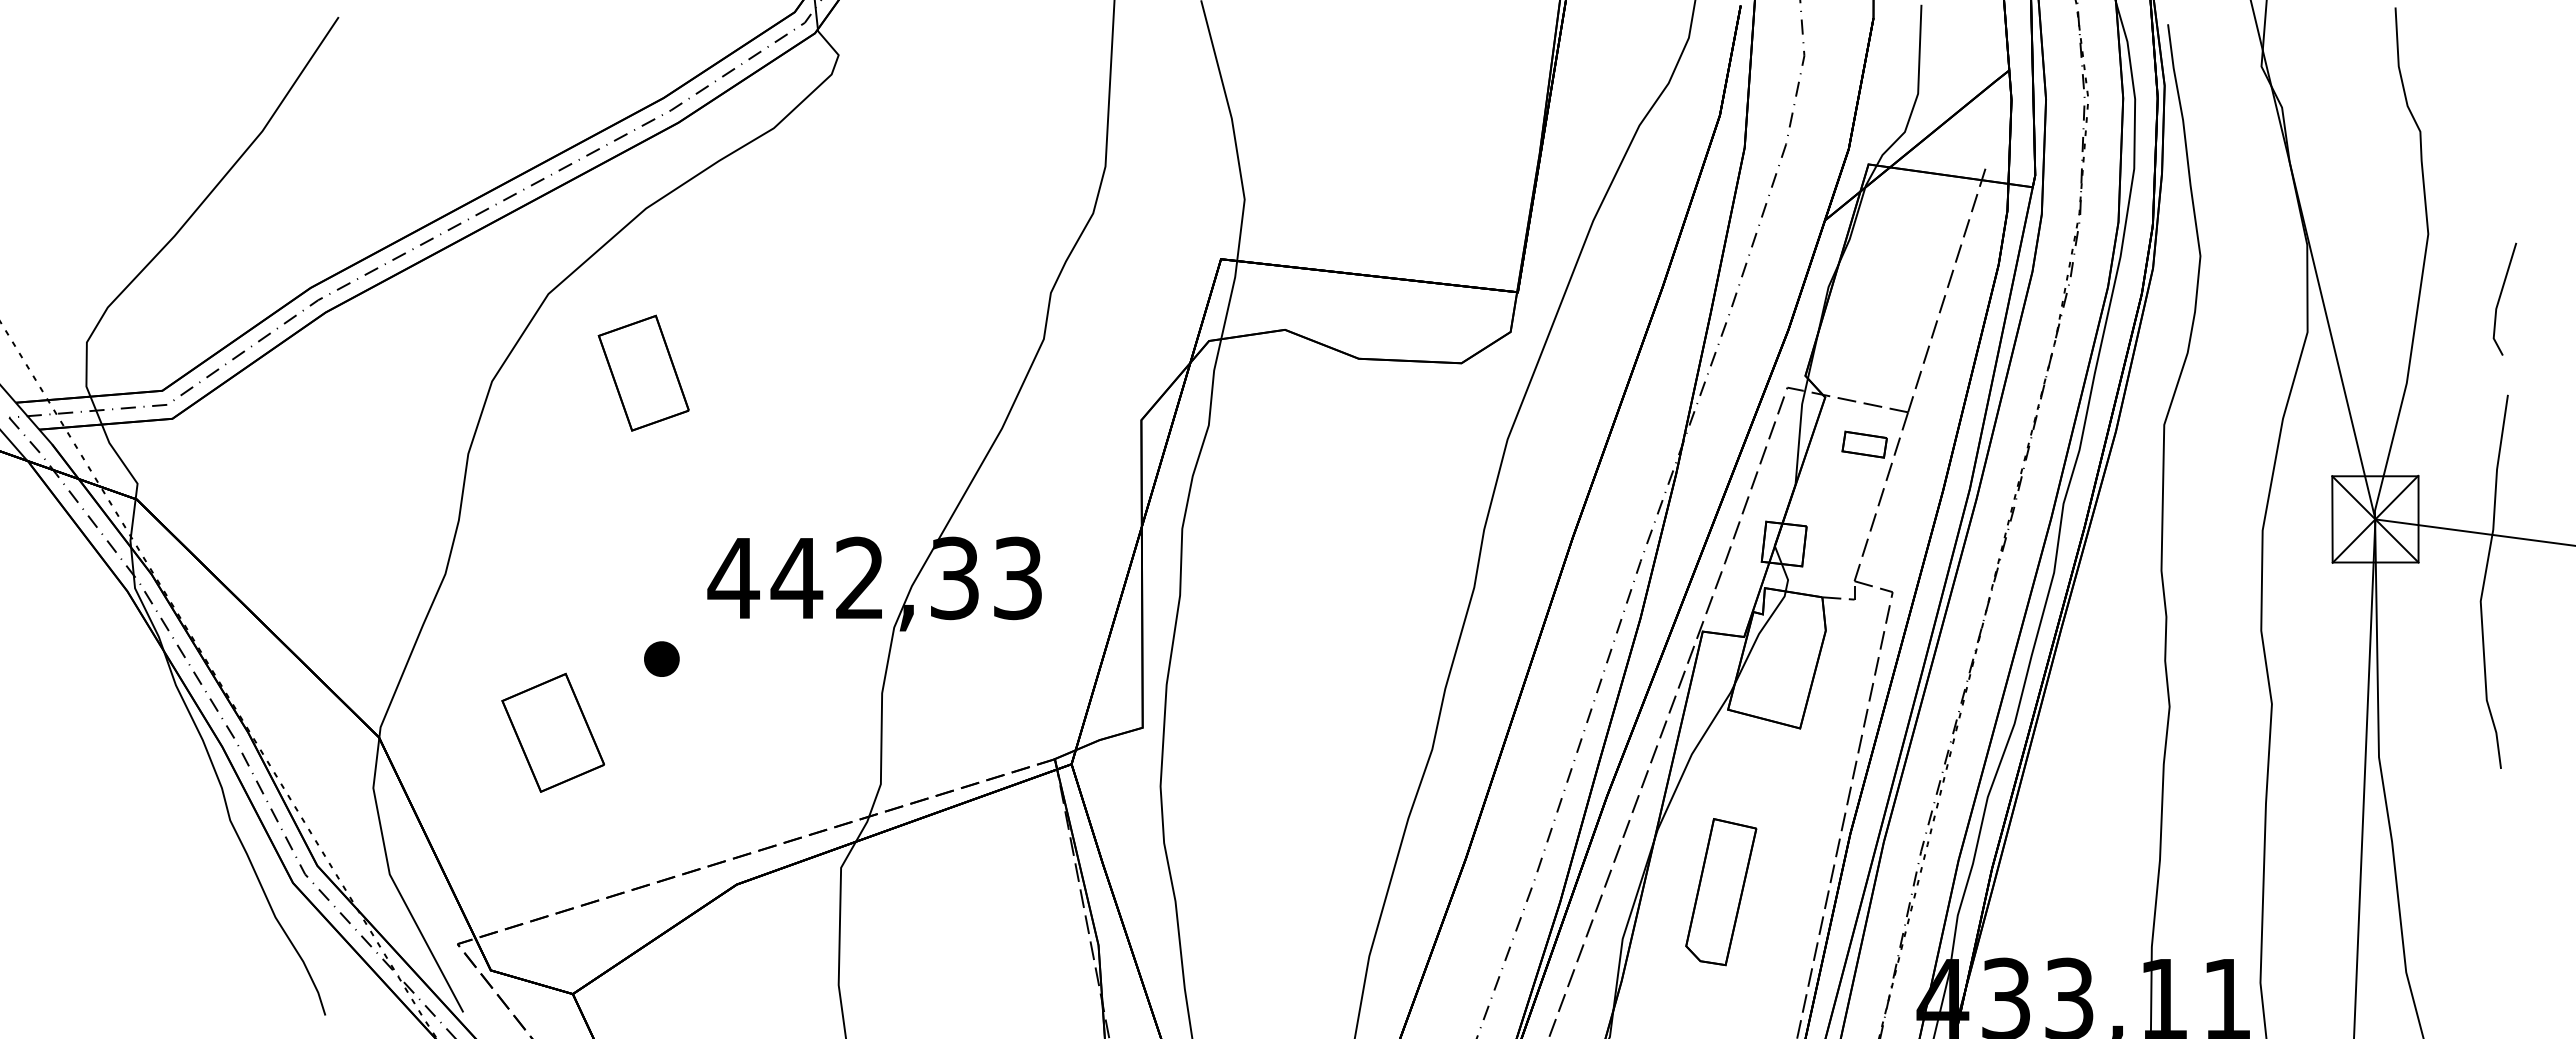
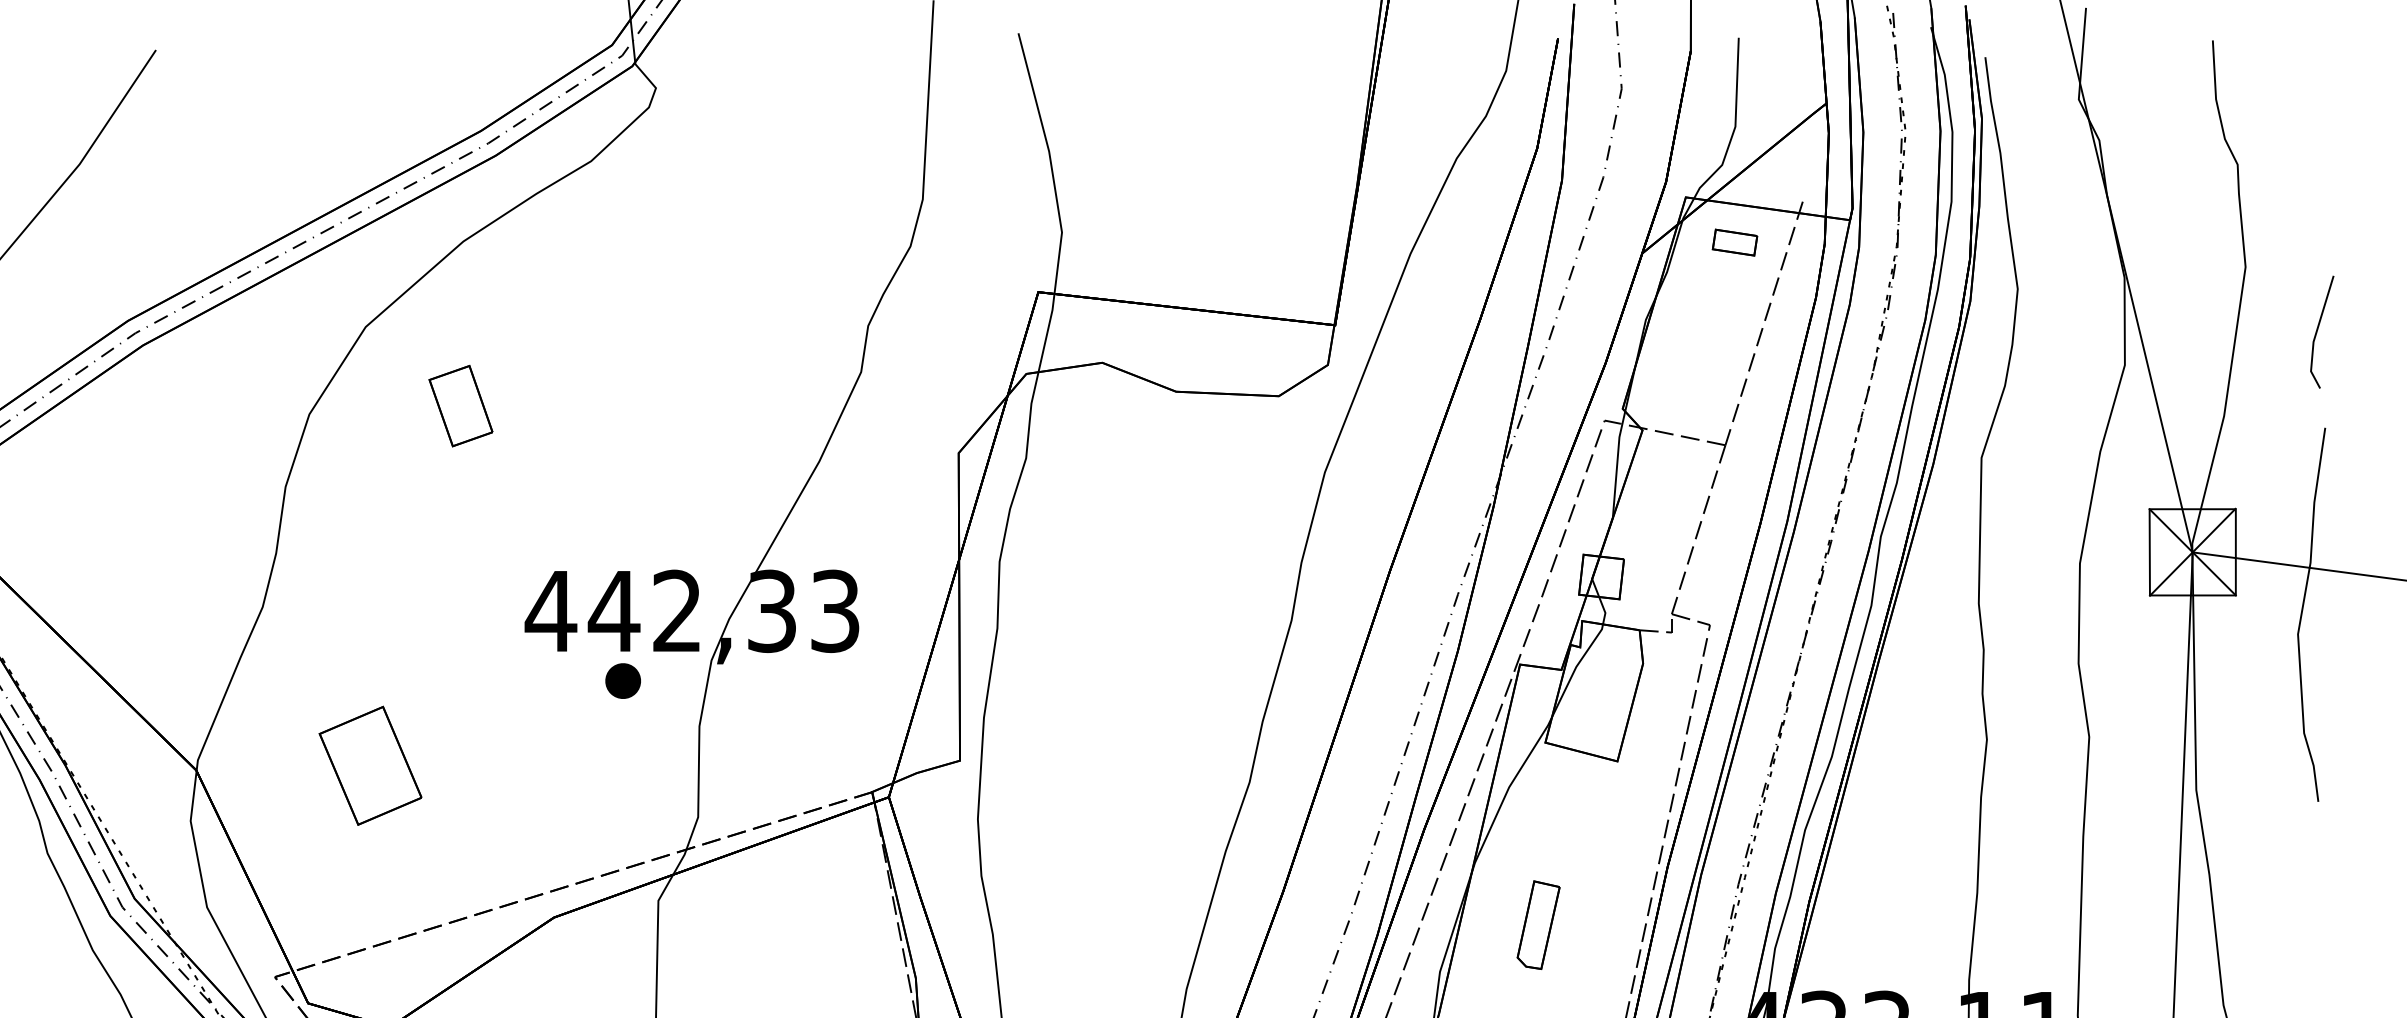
part: (643, 372) -> (460, 405), size x0.7
part: (1864, 444) -> (1734, 242), moved
part: (661, 658) -> (622, 680), moved
part: (1721, 892) -> (1538, 925), size x0.6

